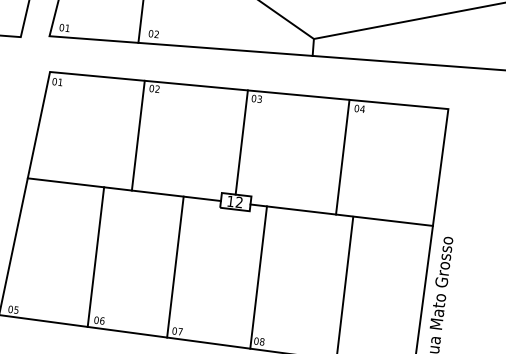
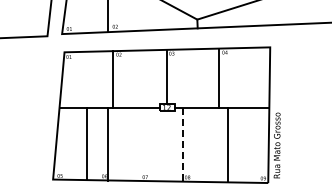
line: (96, 255) -> (87, 143), moved
line: (176, 265) -> (108, 143), moved
line: (258, 276) -> (183, 144), solid -> dashed

